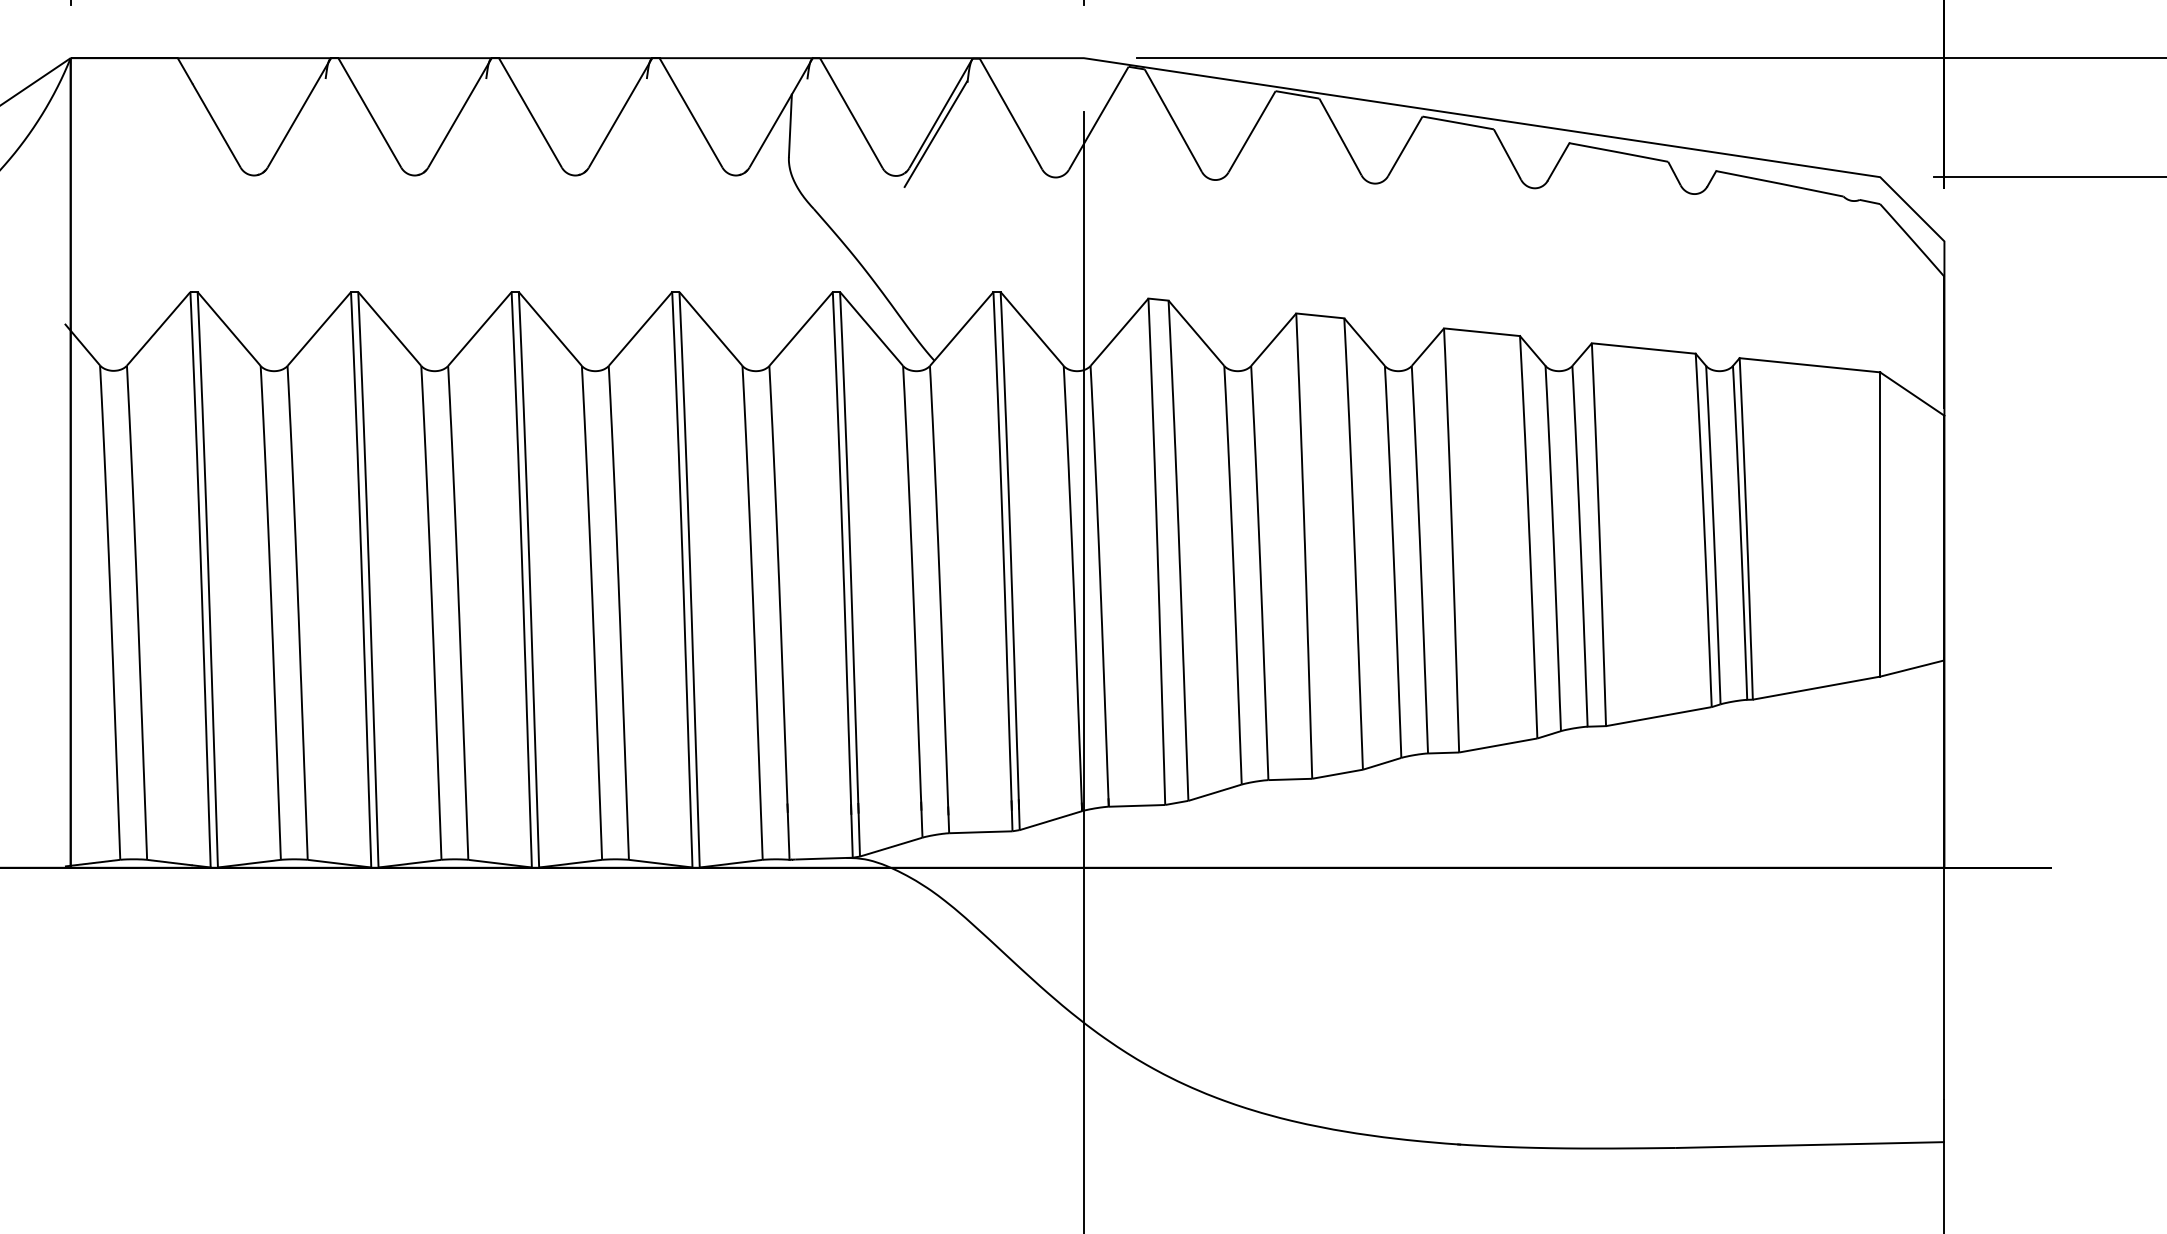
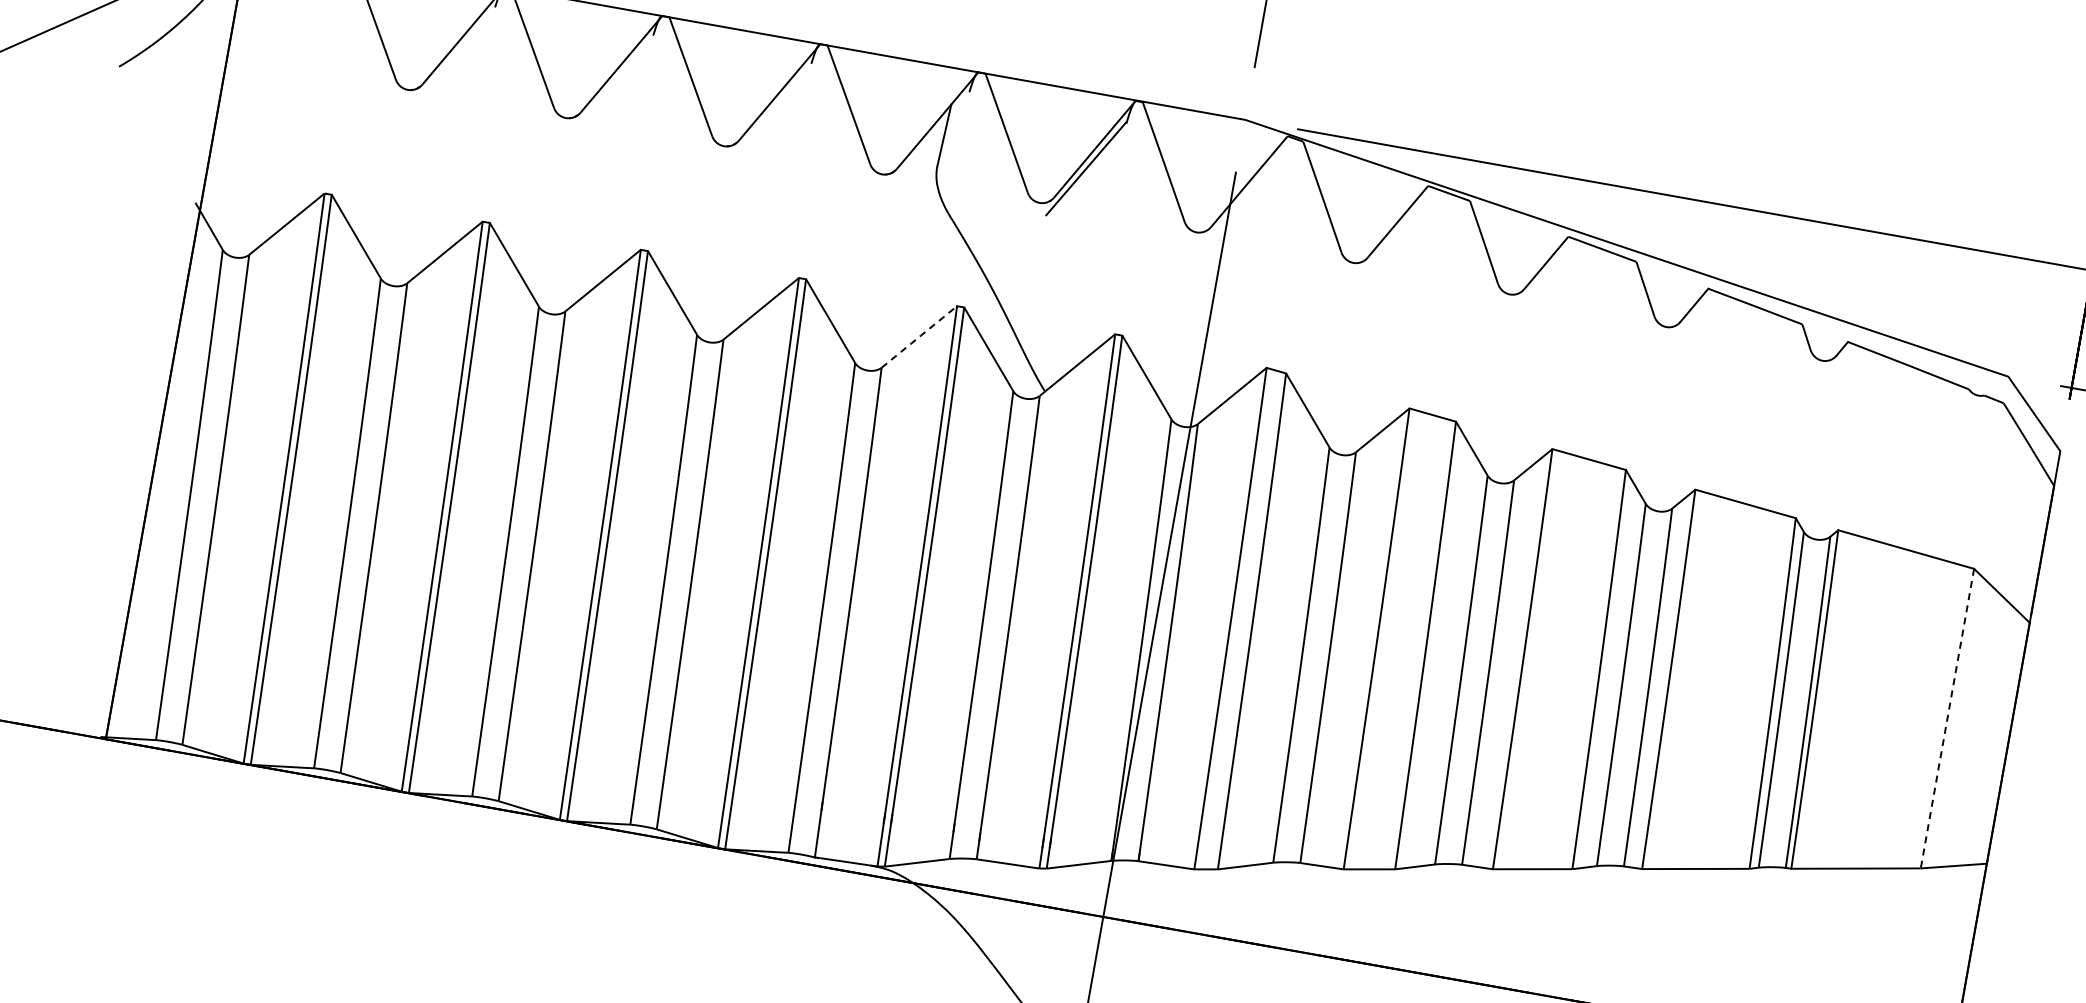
line: (801, 329) -> (919, 337), solid -> dashed
line: (1880, 525) -> (1947, 719), solid -> dashed

